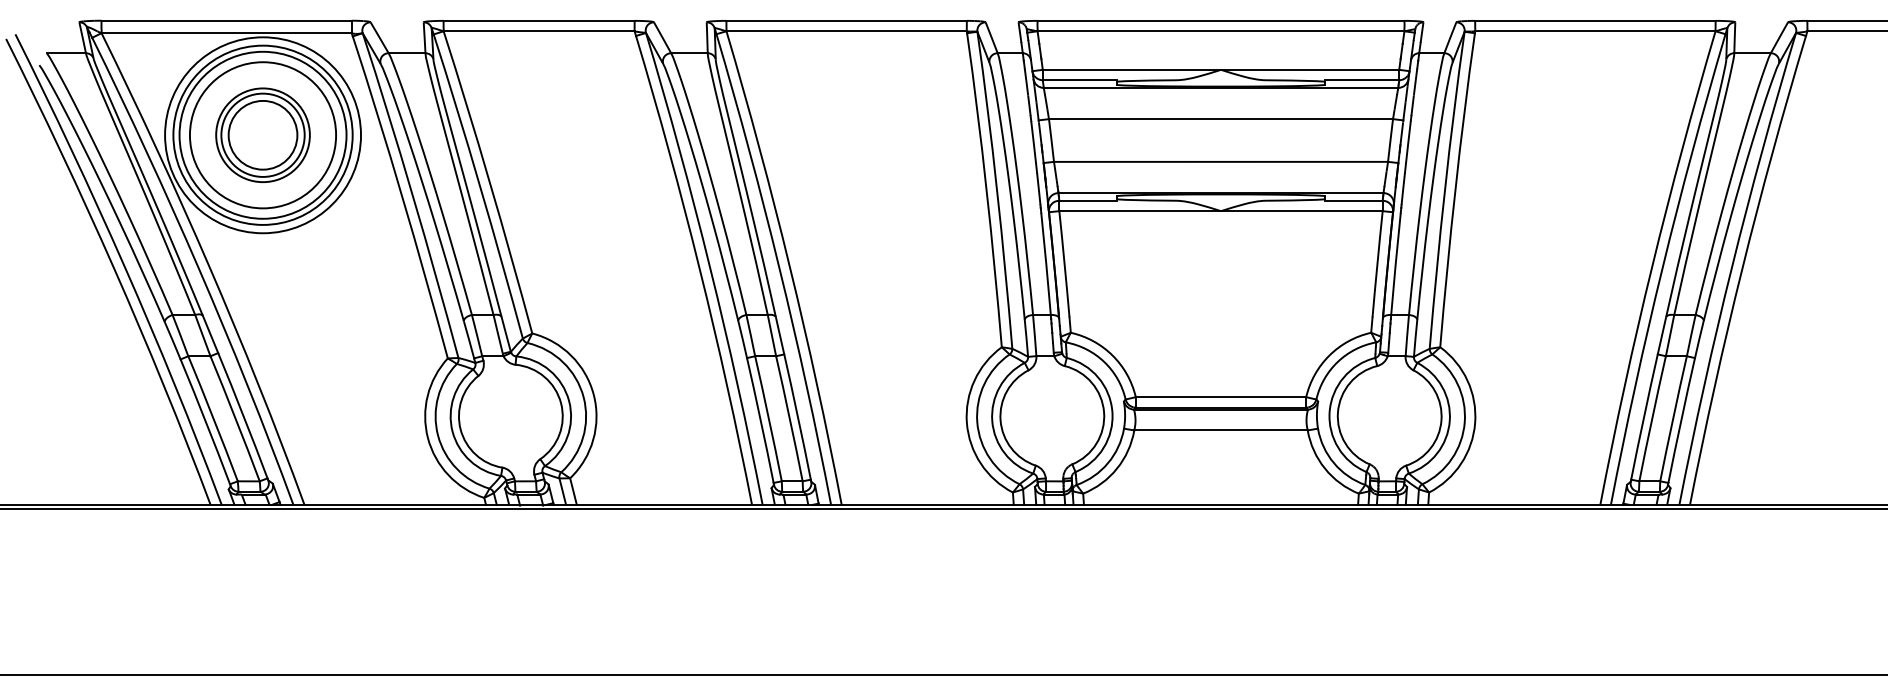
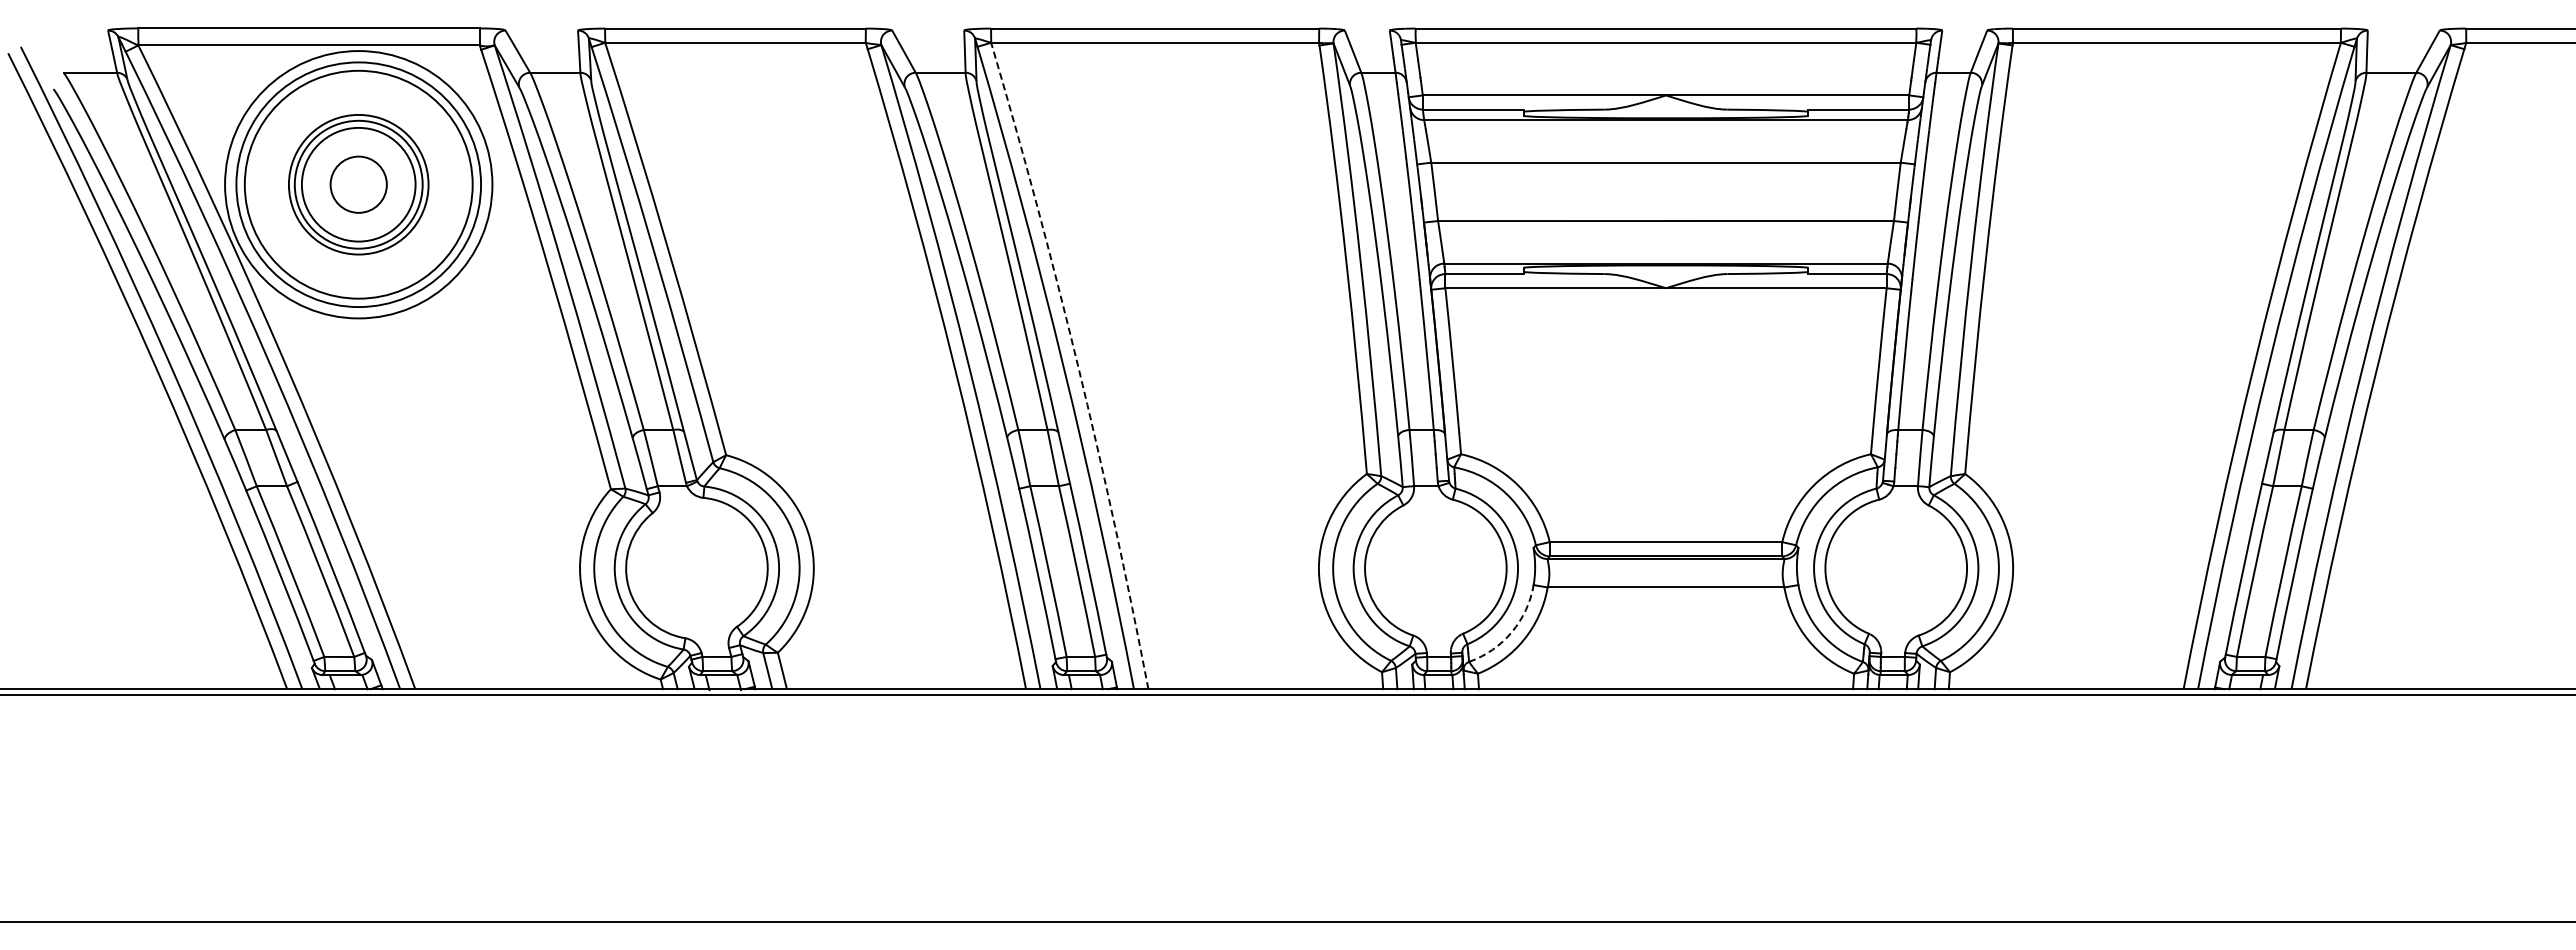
circle: (262, 135) -> (358, 184), size x0.6
circle: (262, 135) -> (358, 184), size x0.7
arc: (789, 267) -> (1077, 364), solid -> dashed
arc: (1107, 463) -> (1511, 632), solid -> dashed

